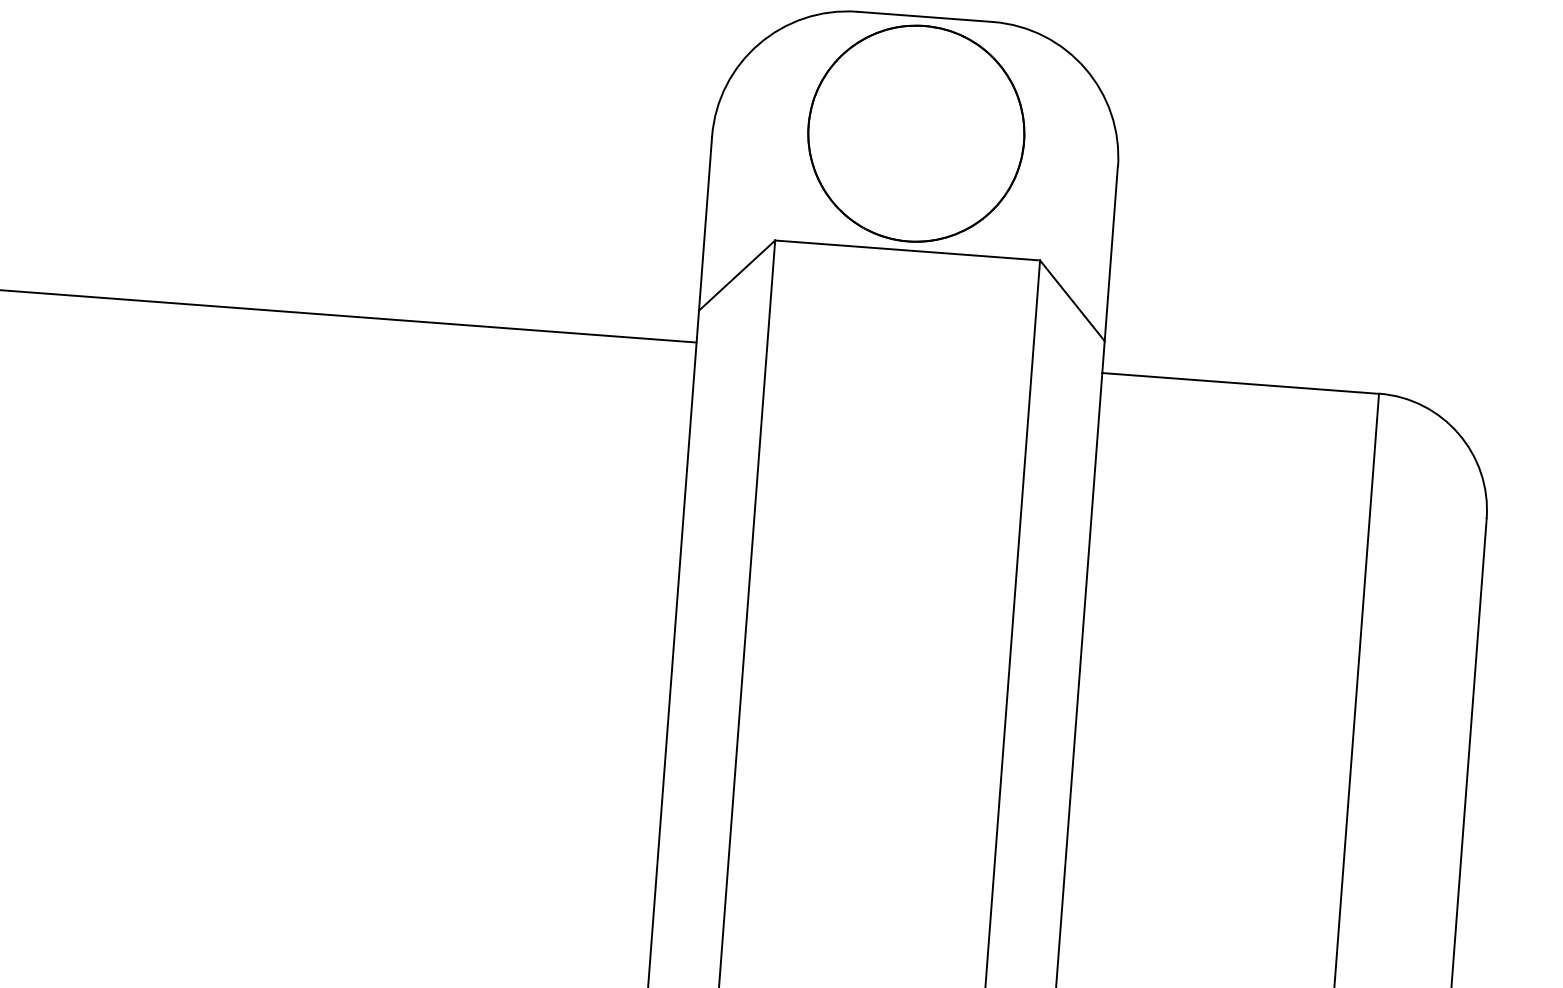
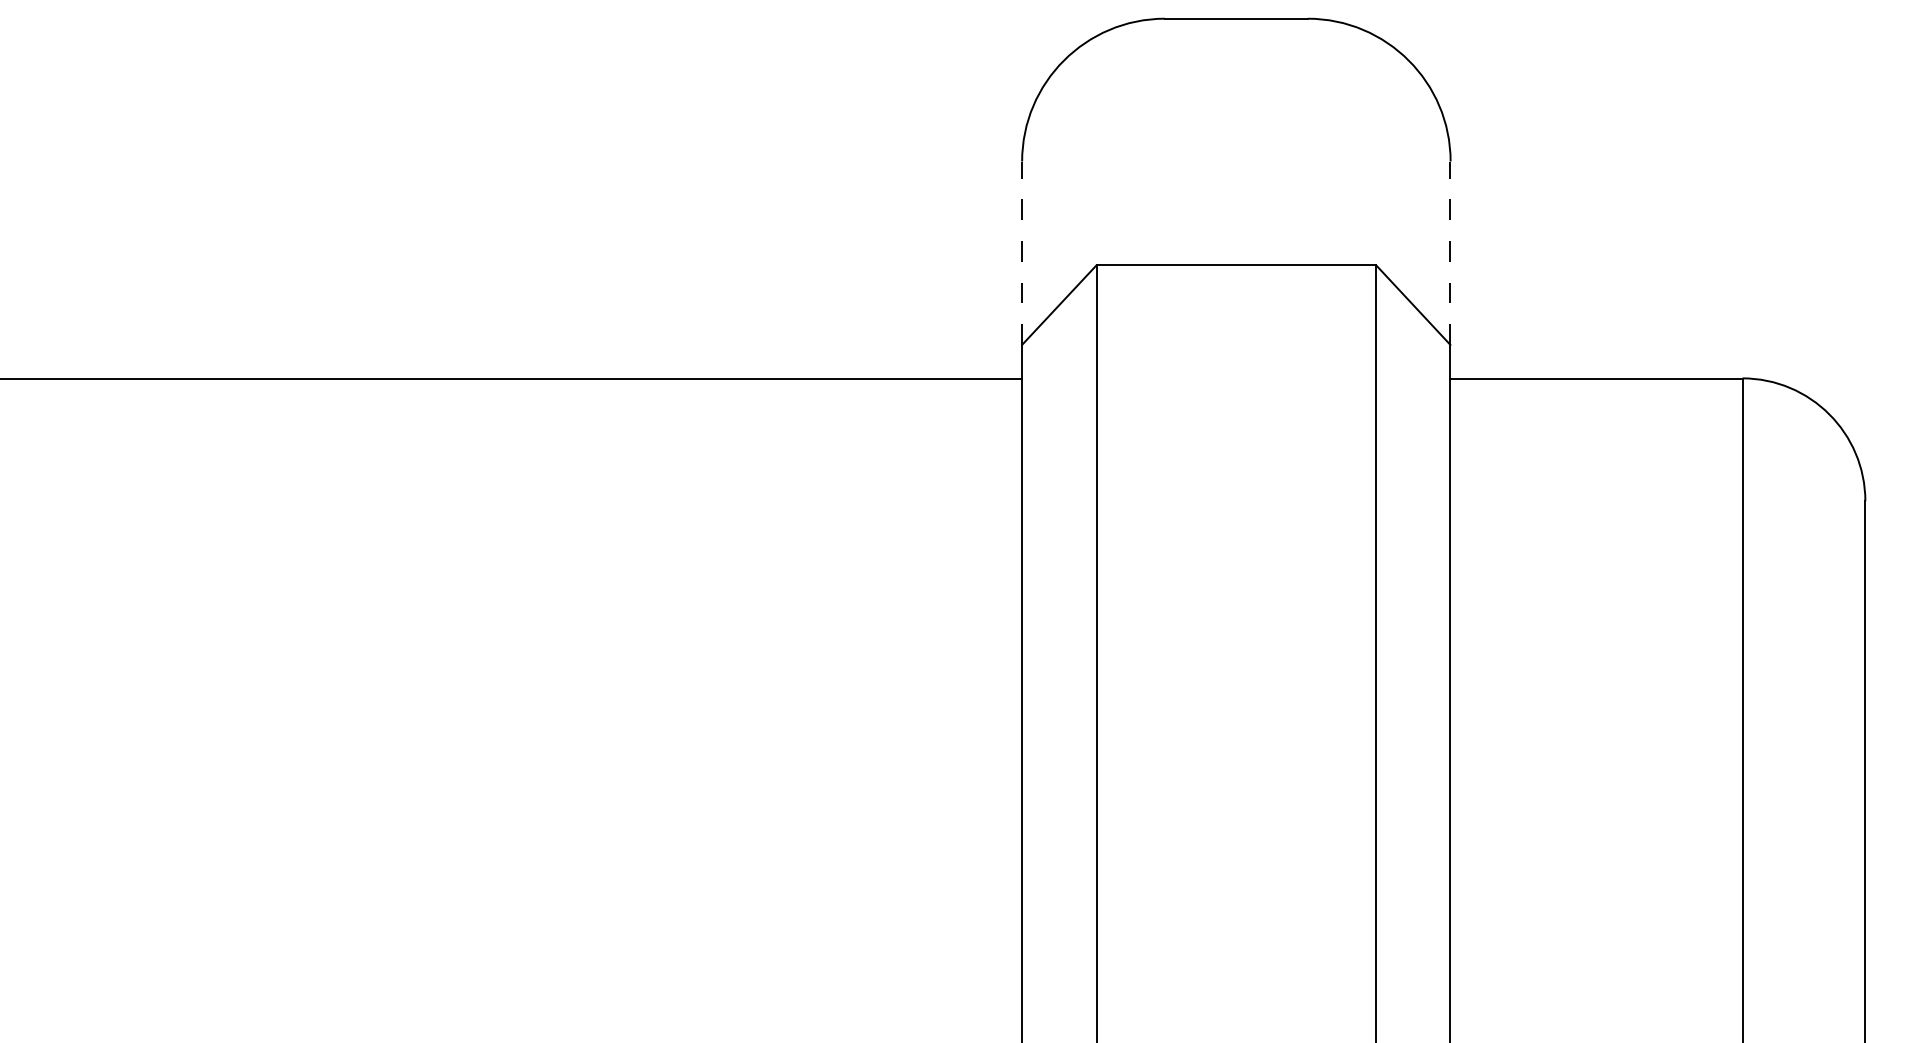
circle: (915, 133) -> (1235, 141), removed
line: (705, 224) -> (1022, 253), solid -> dashed
line: (1111, 254) -> (1450, 253), solid -> dashed

